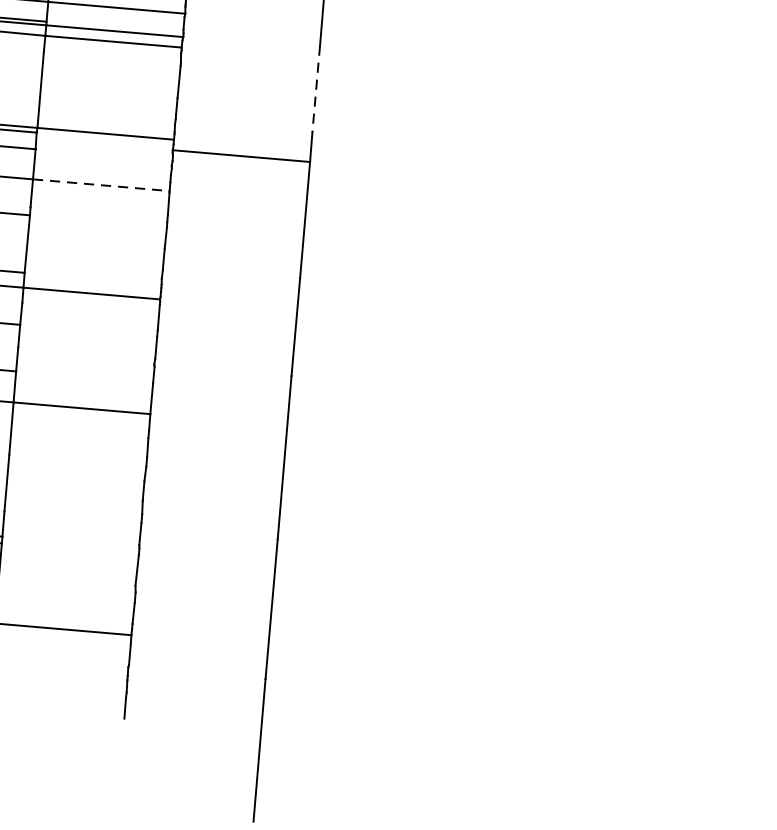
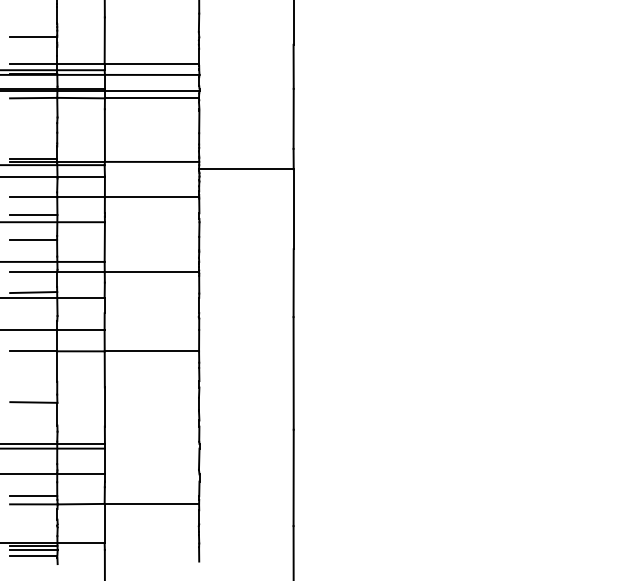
line: (316, 88) -> (293, 118), dashed -> solid
line: (101, 185) -> (152, 197), dashed -> solid

